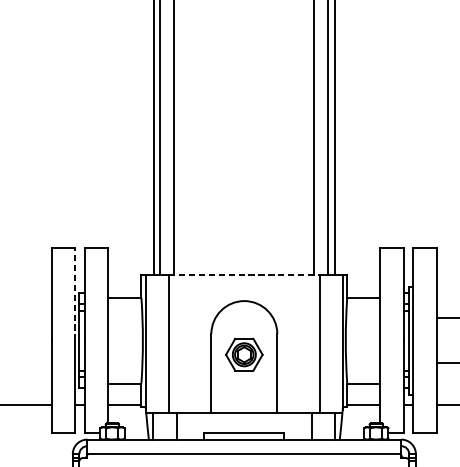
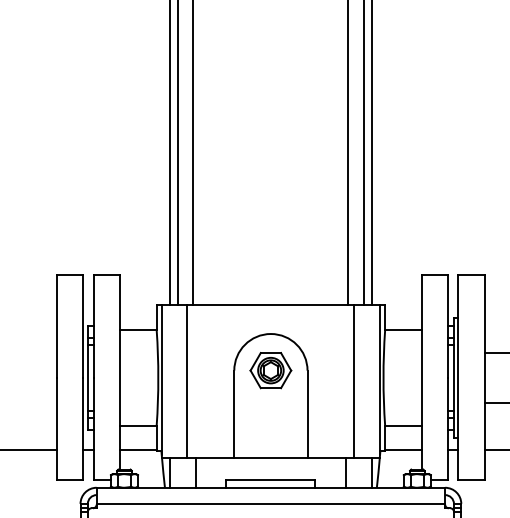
line: (244, 275) -> (271, 305), dashed -> solid
line: (75, 294) -> (83, 326), dashed -> solid
part: (243, 354) -> (270, 370), moved

